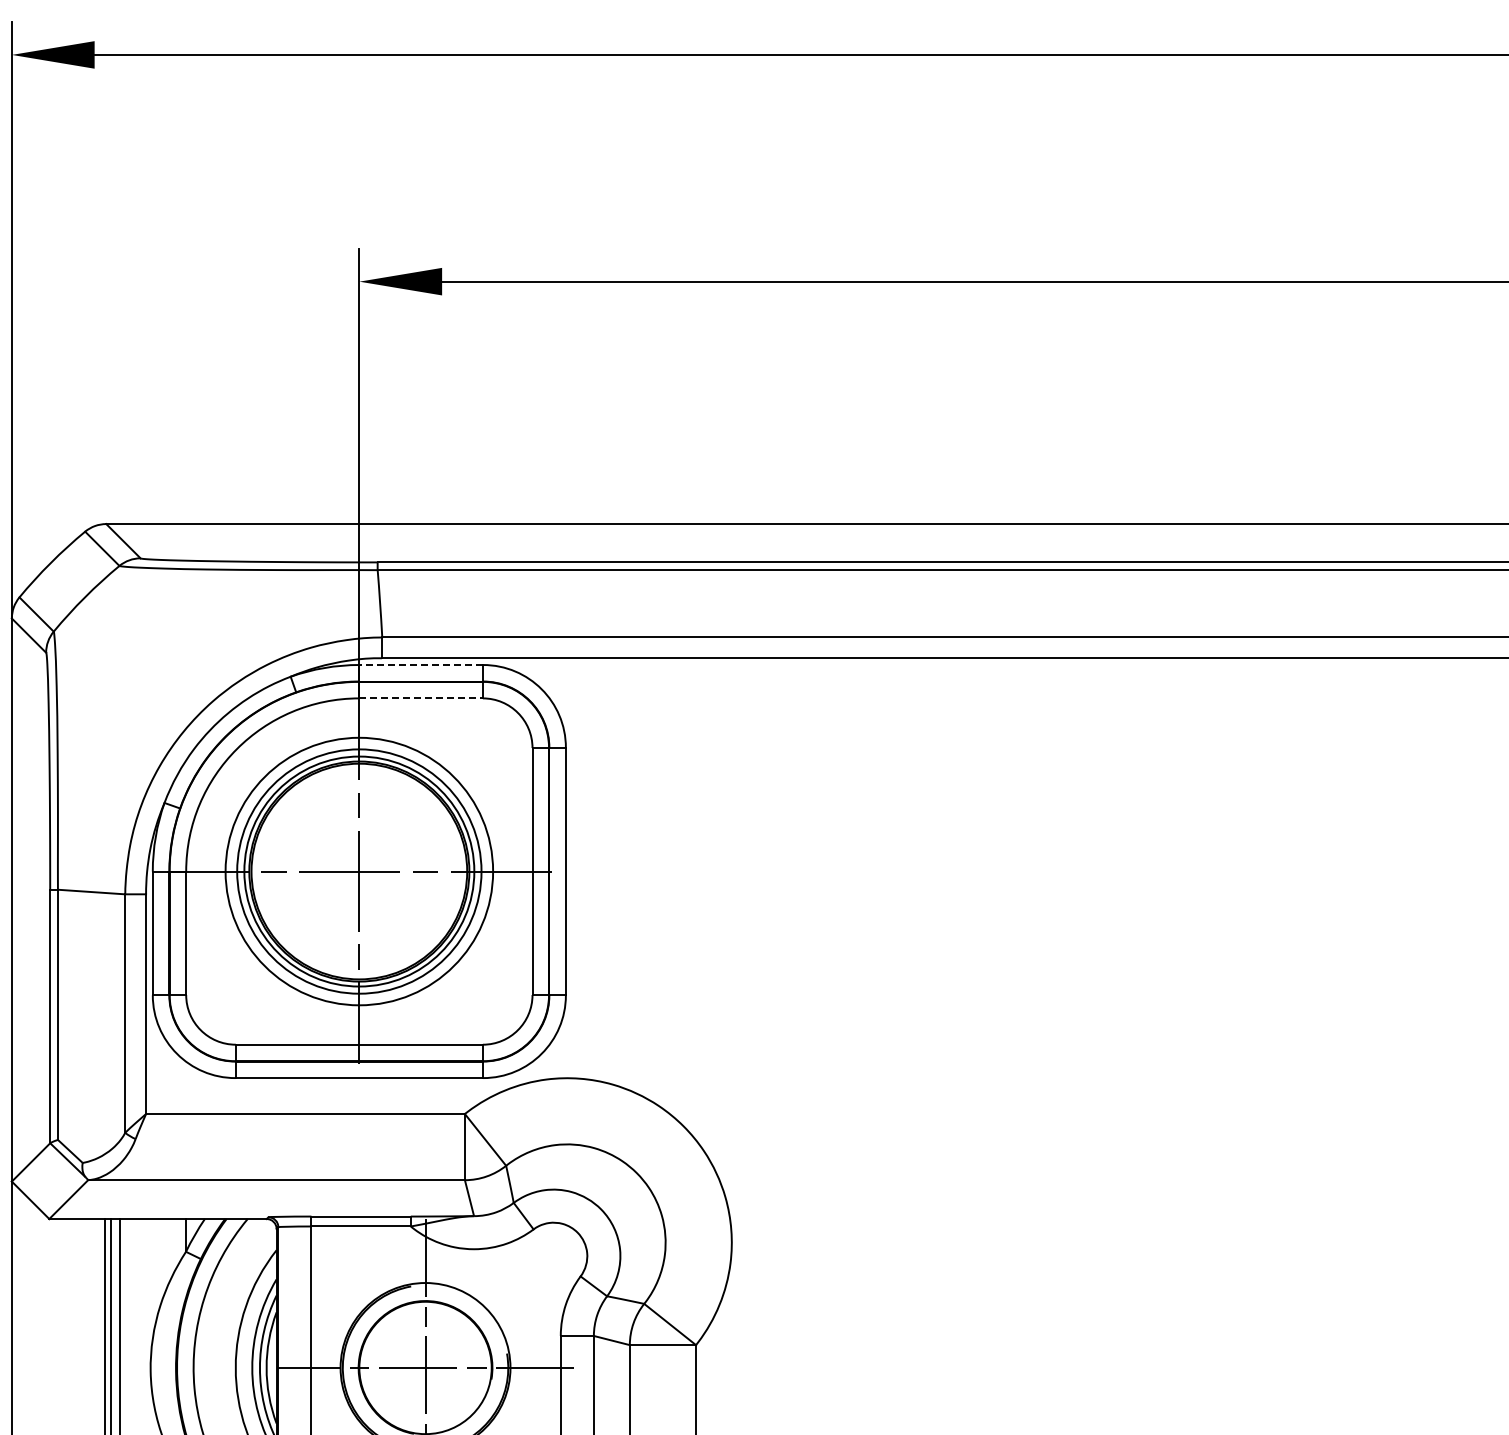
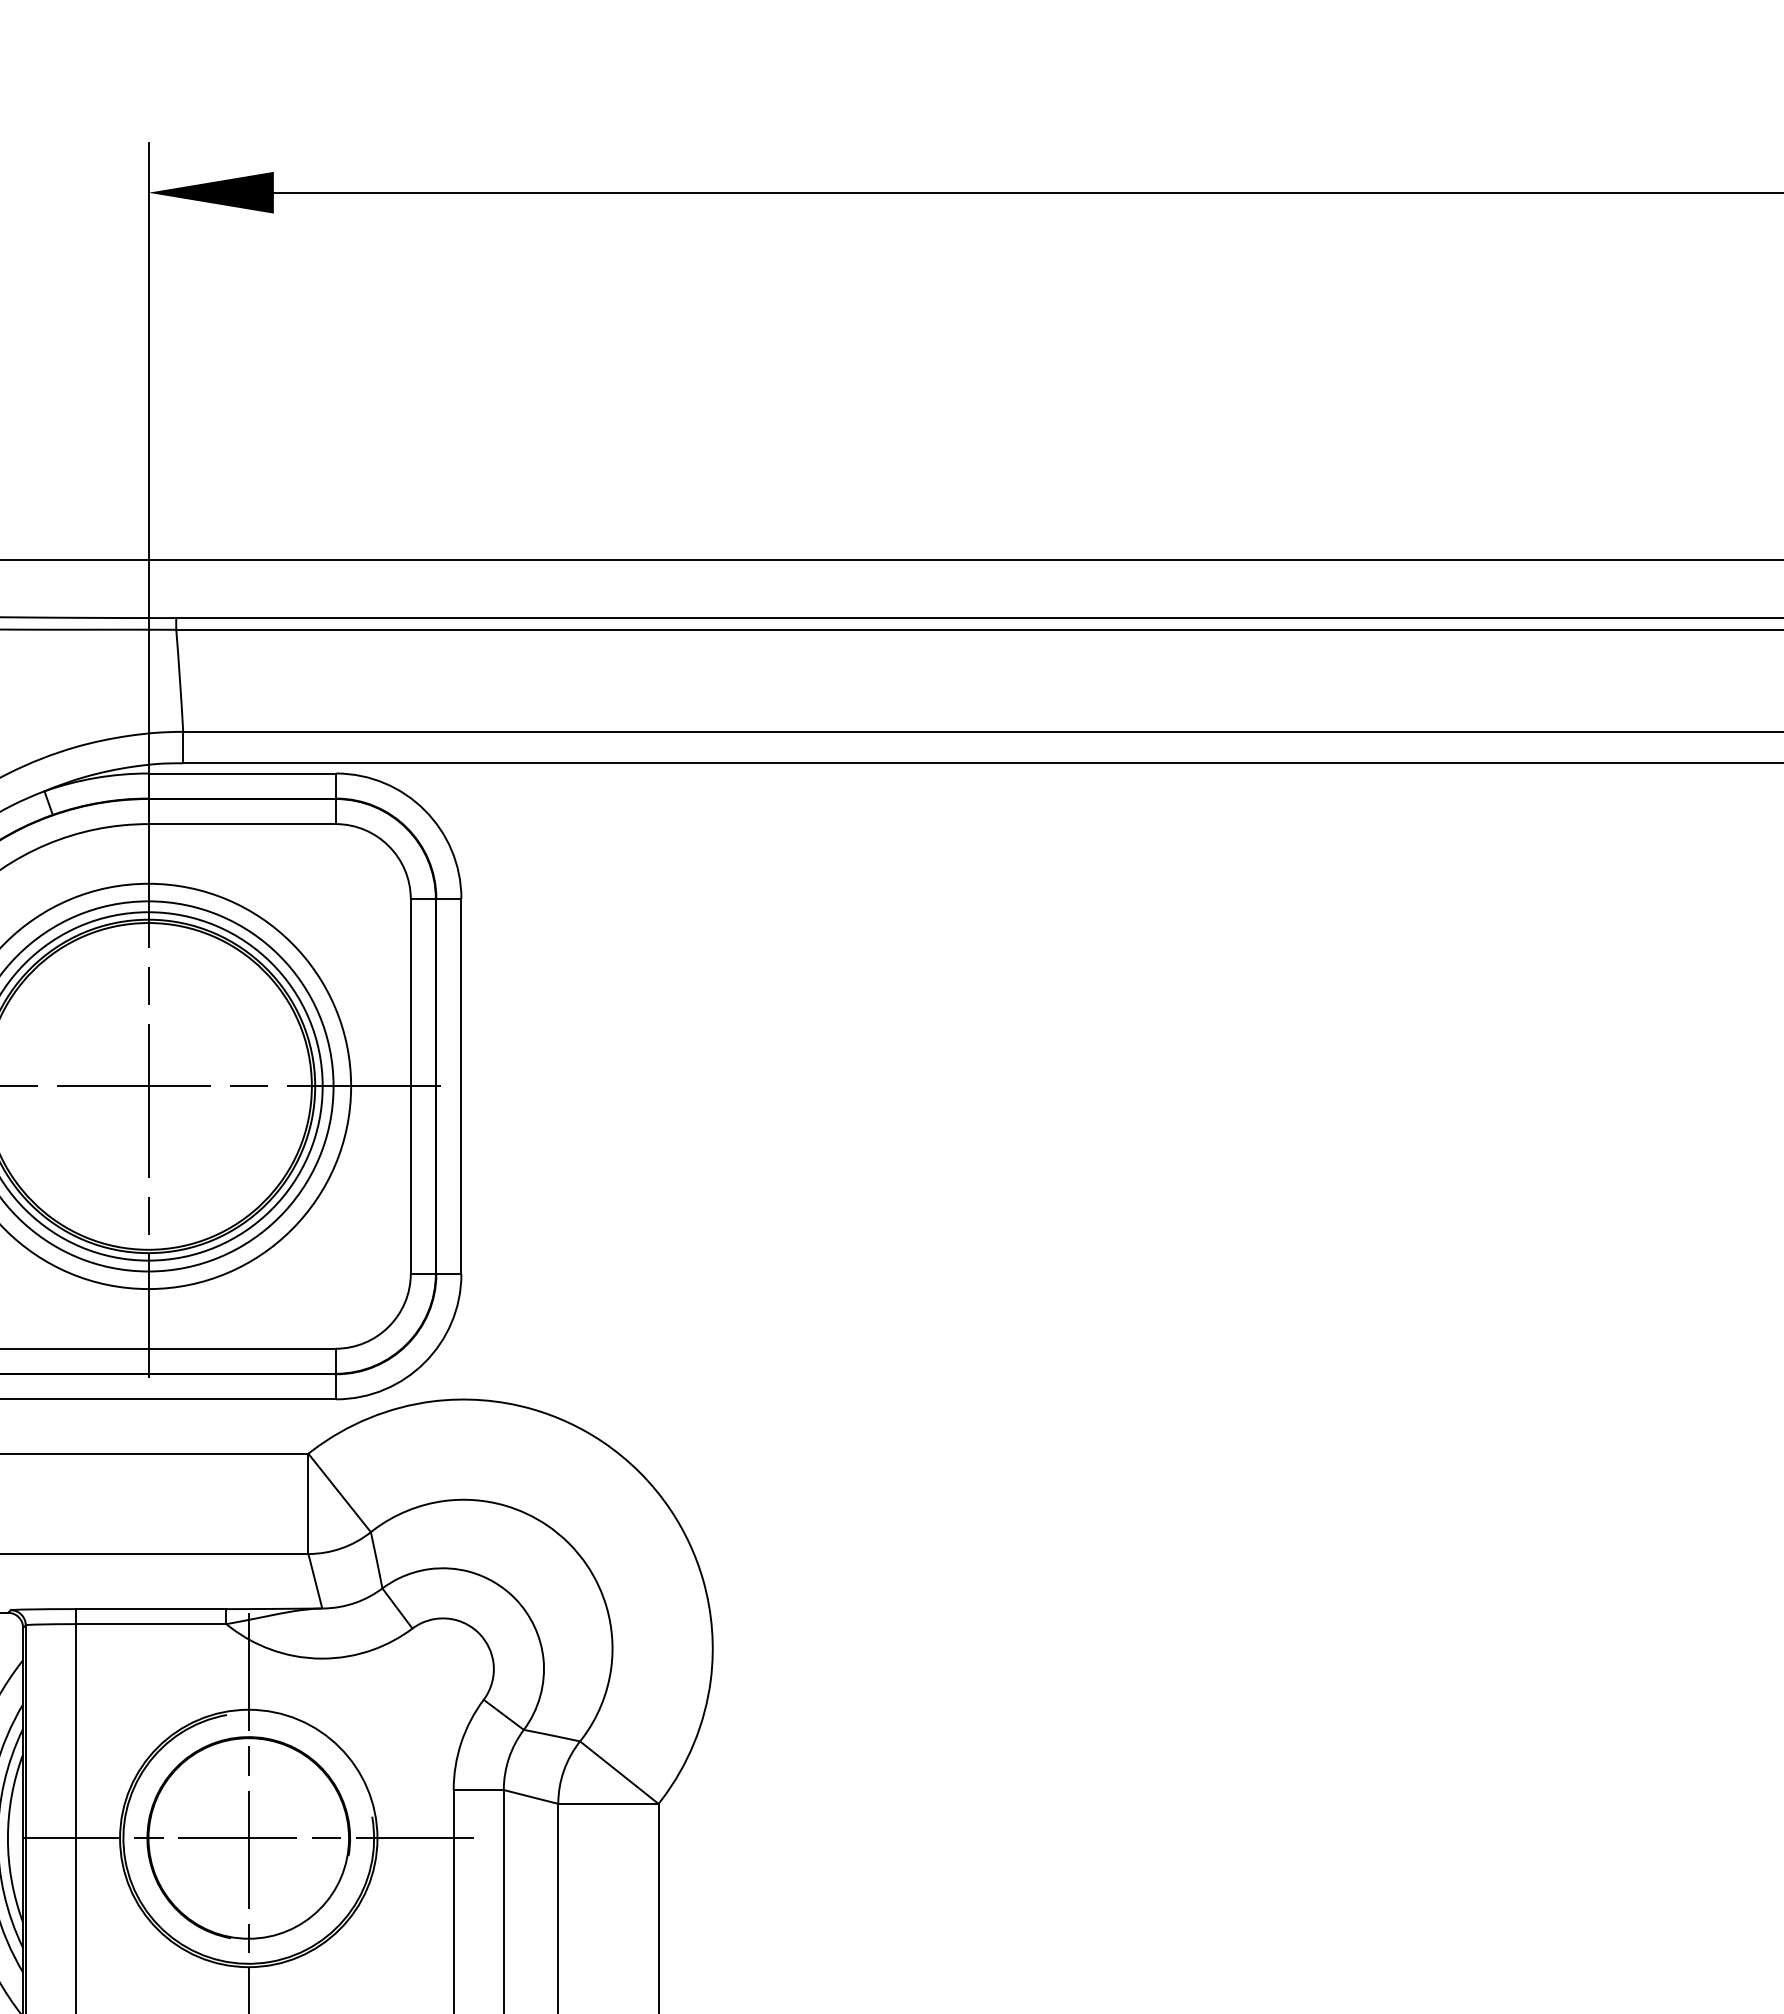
line: (421, 665) -> (242, 774), dashed -> solid
line: (421, 698) -> (242, 824), dashed -> solid

